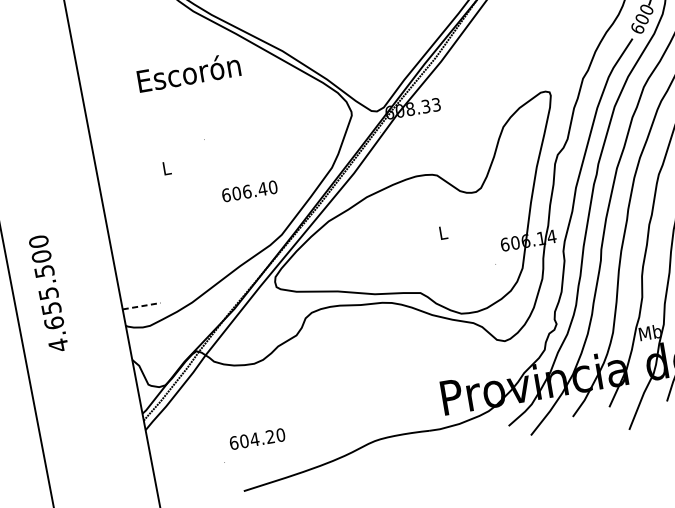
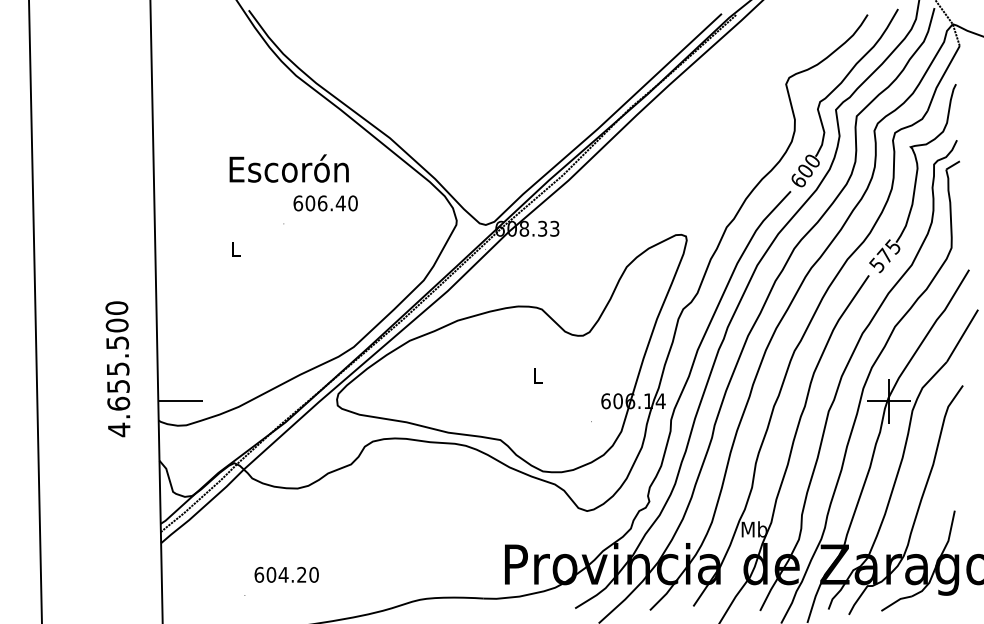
text: (188, 72) -> (288, 168), moved
text: (249, 191) -> (325, 203), moved
text: (48, 294) -> (117, 369), moved
line: (141, 306) -> (180, 401), dashed -> solid

